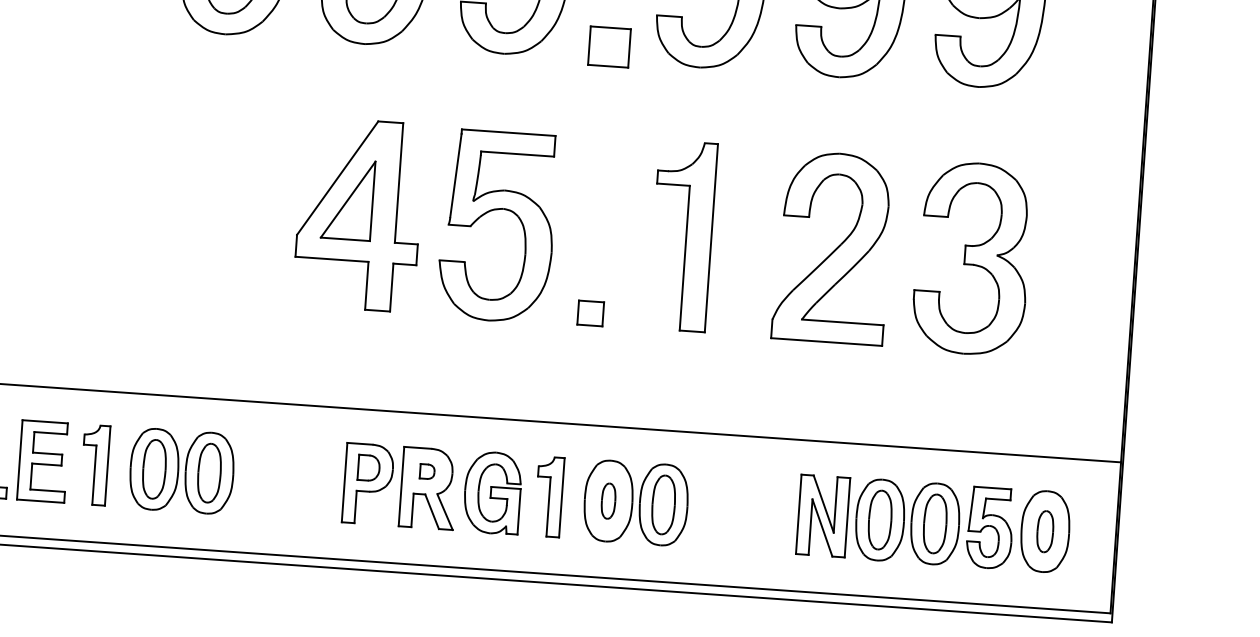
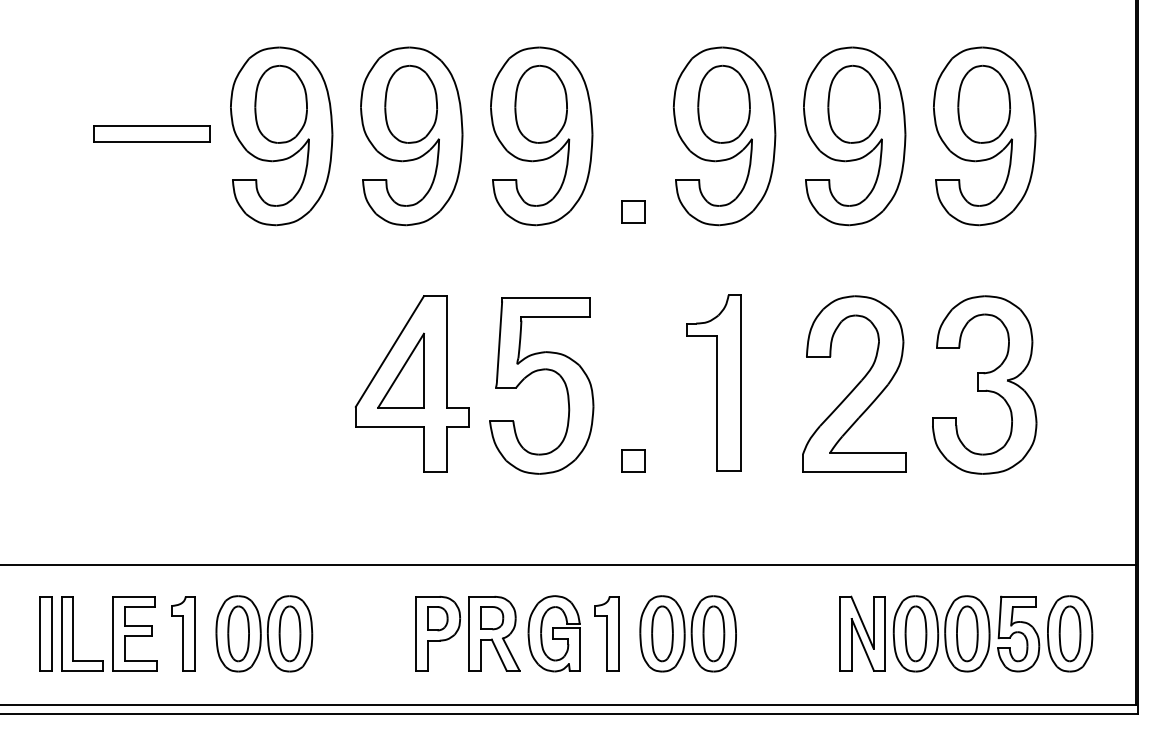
part: (609, 46) -> (633, 211), size x0.62
part: (427, 471) -> (492, 618), size x1.67
part: (608, 500) -> (662, 633), size x1.67
part: (1044, 531) -> (1069, 633), size x1.43

